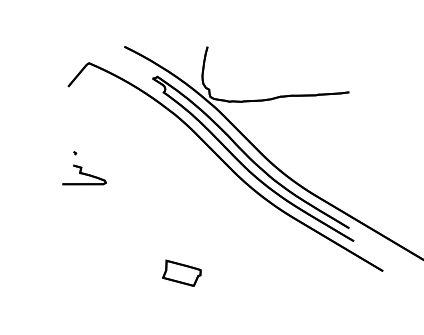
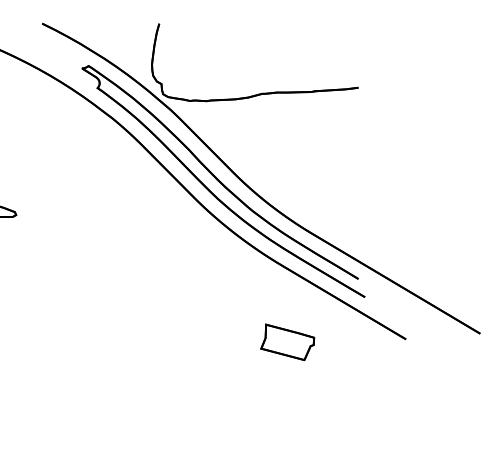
part: (181, 272) -> (287, 341), moved

